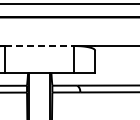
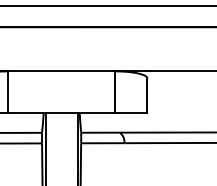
line: (39, 46) -> (61, 72), dashed -> solid

